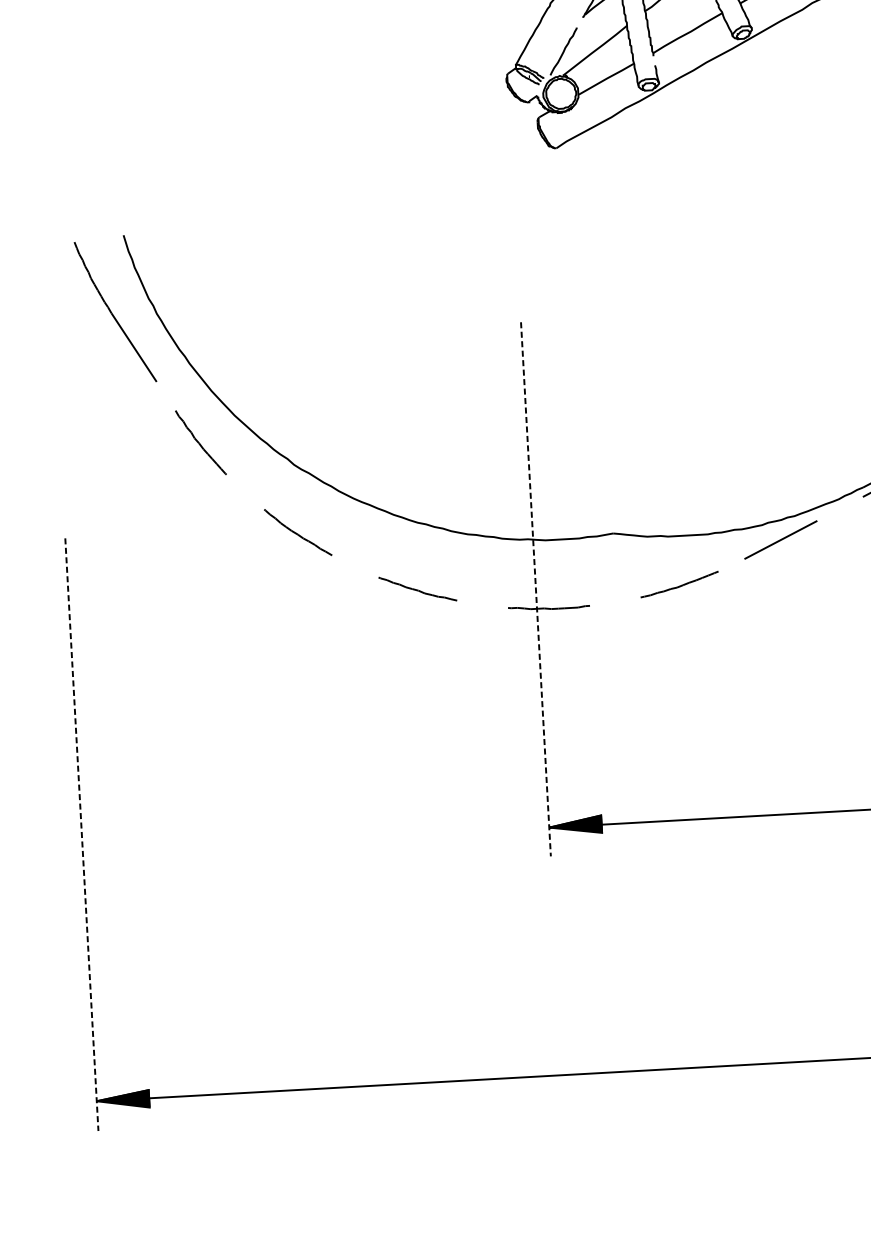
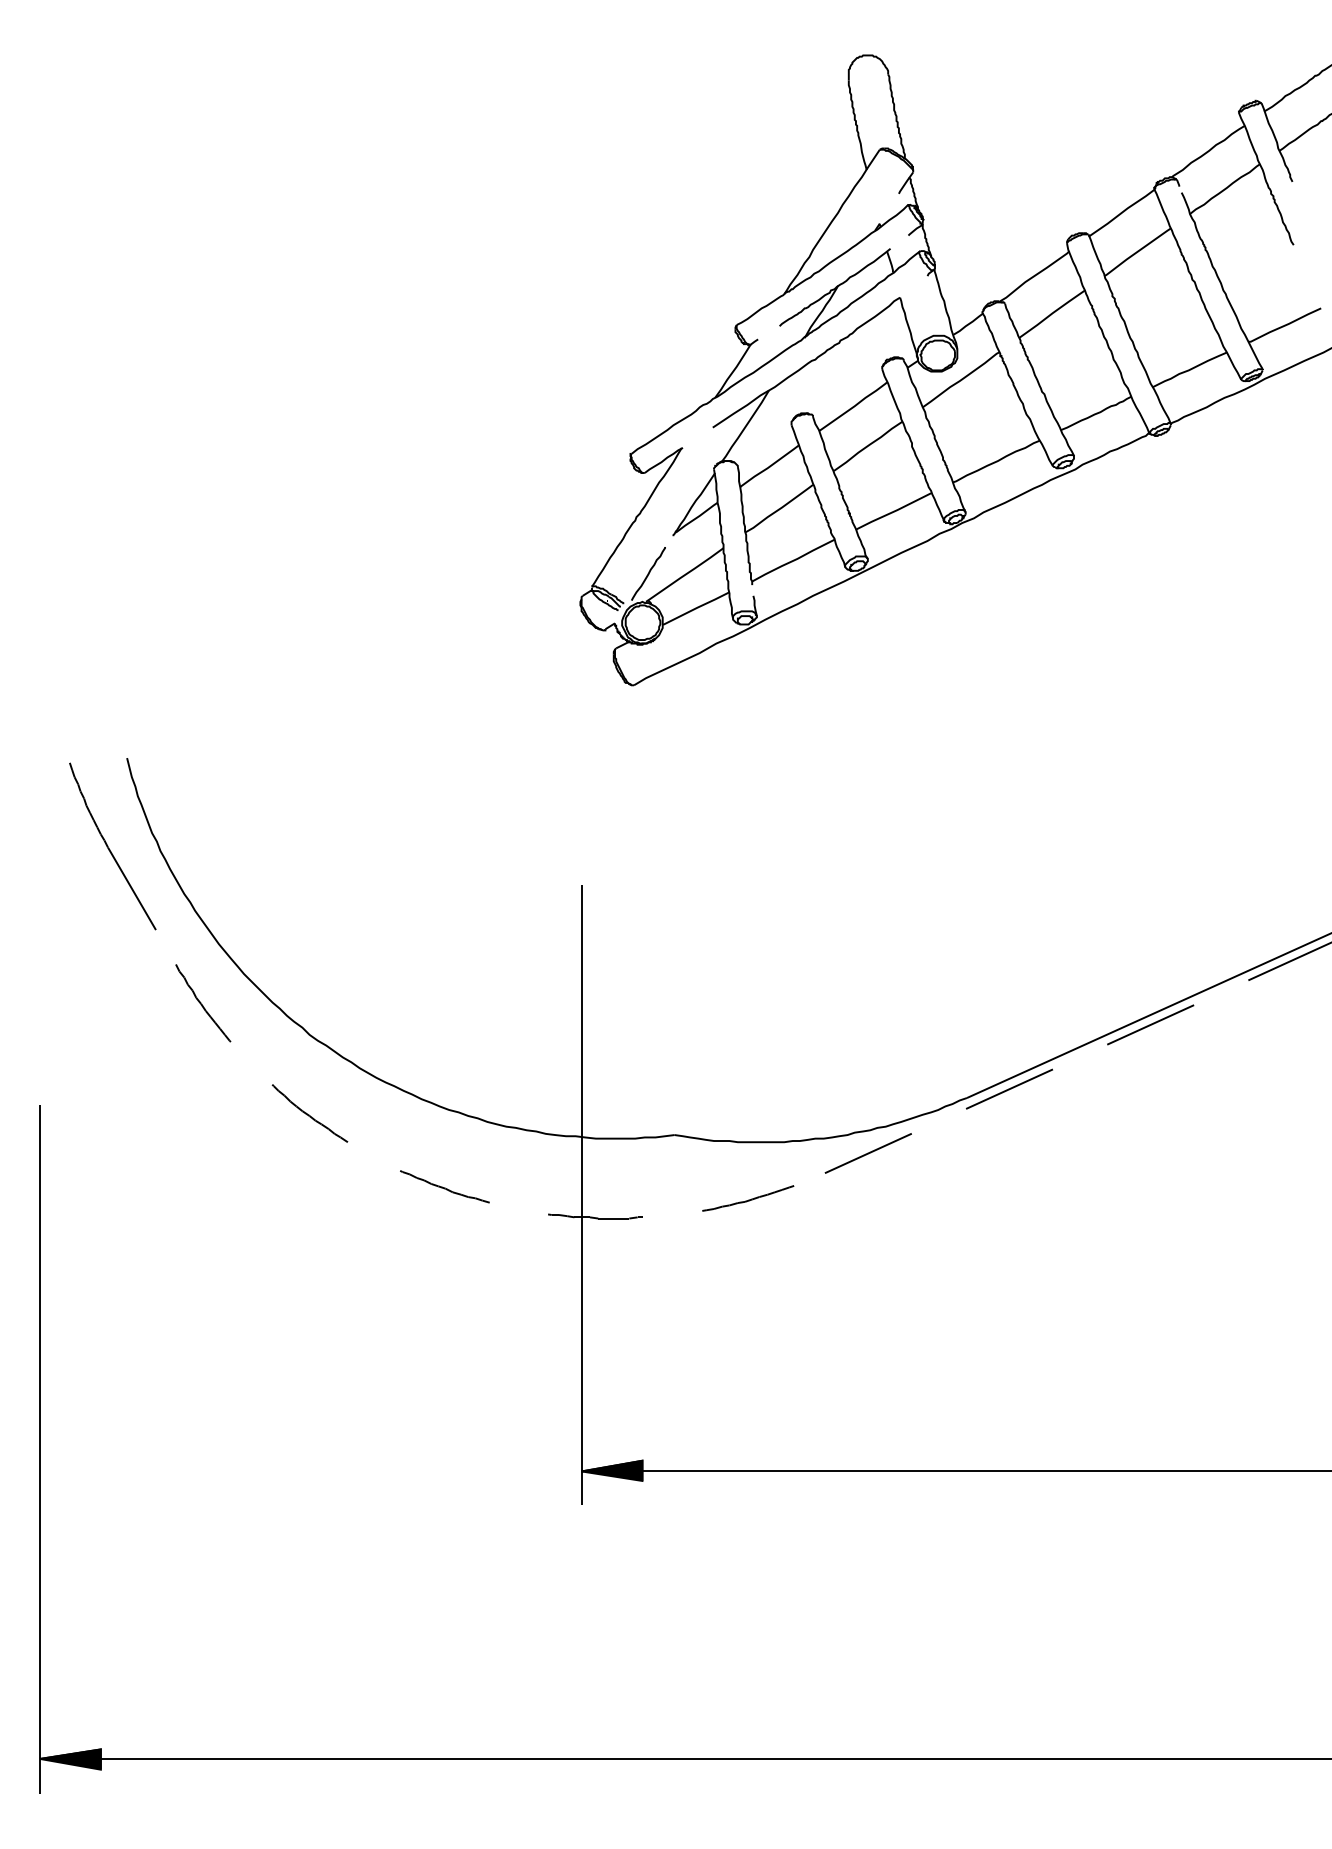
line: (535, 590) -> (581, 1195), dashed -> solid
line: (82, 834) -> (40, 1449), dashed -> solid

